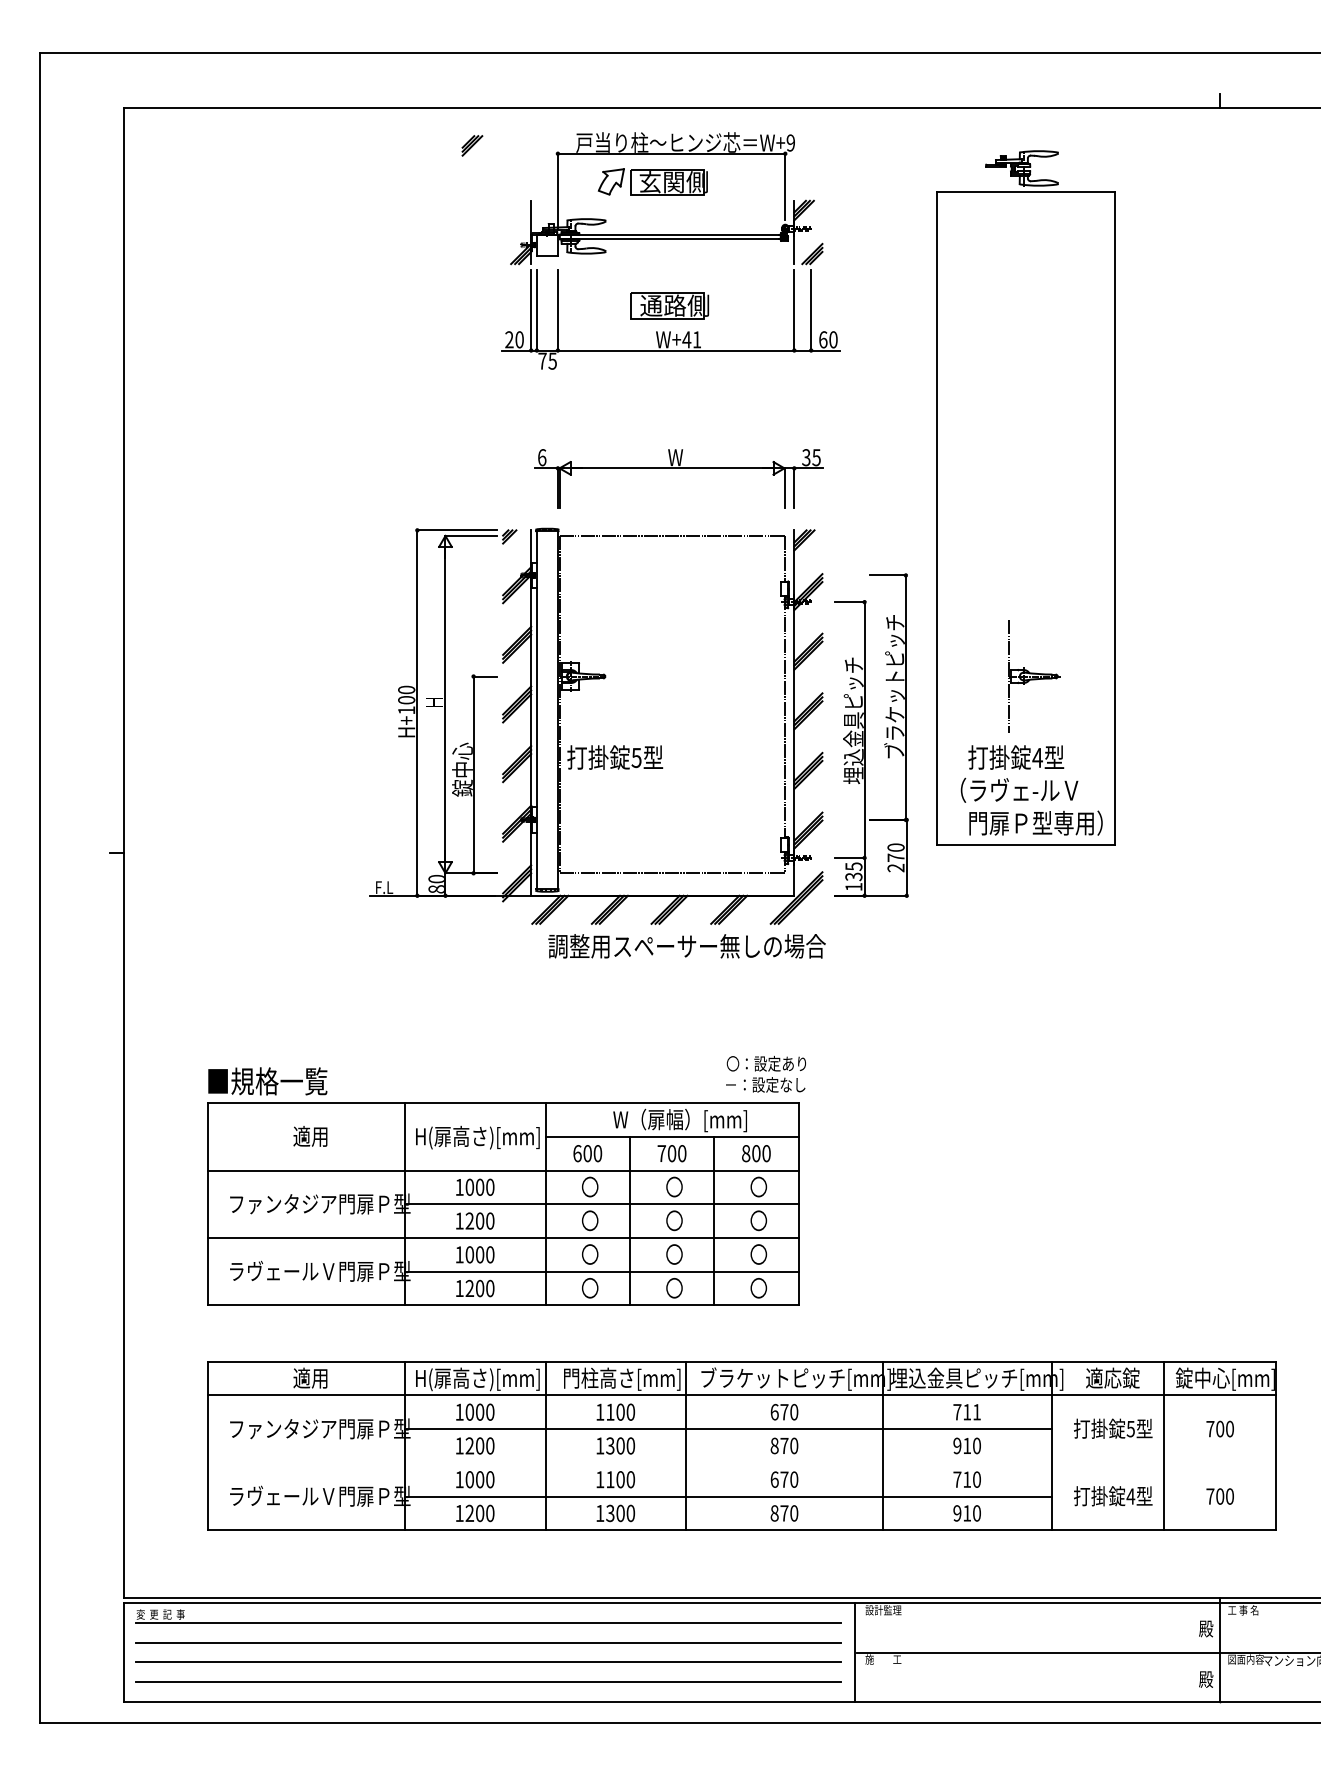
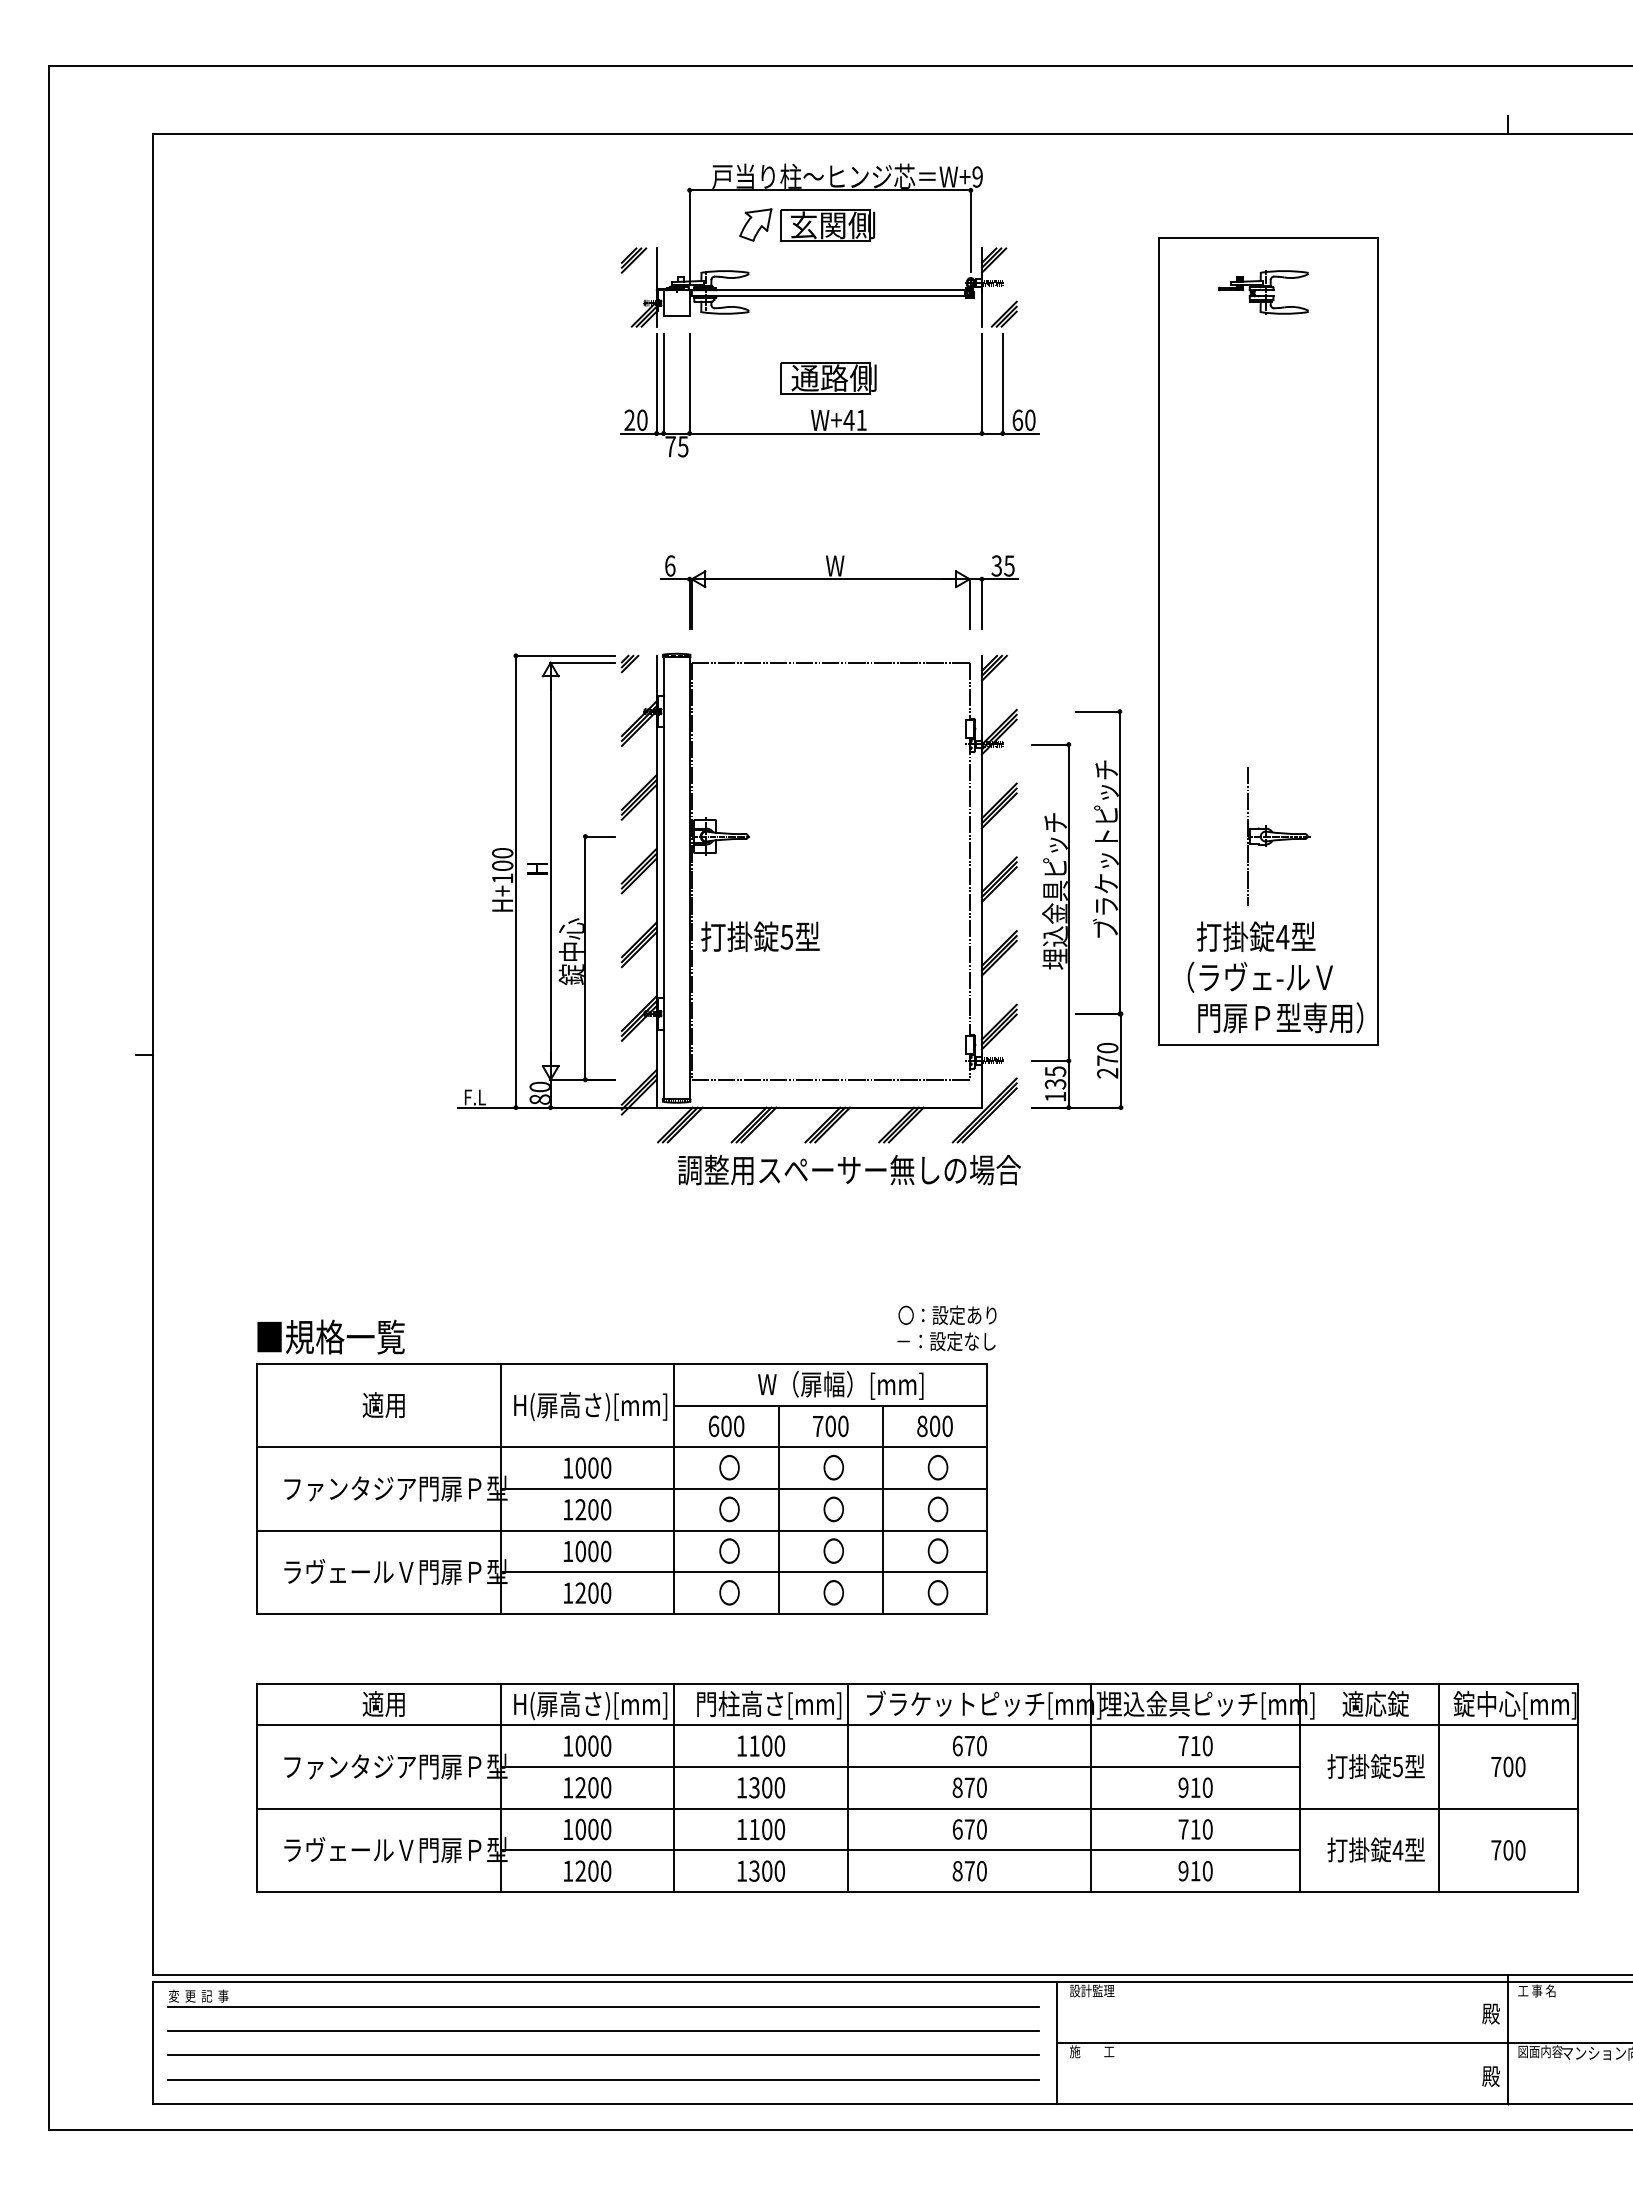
part: (472, 145) -> (633, 260), moved
part: (1022, 168) -> (1263, 292), moved
text: (976, 1411) -> (1207, 1745), 711 -> 710
line: (742, 1462) -> (917, 1808), added

